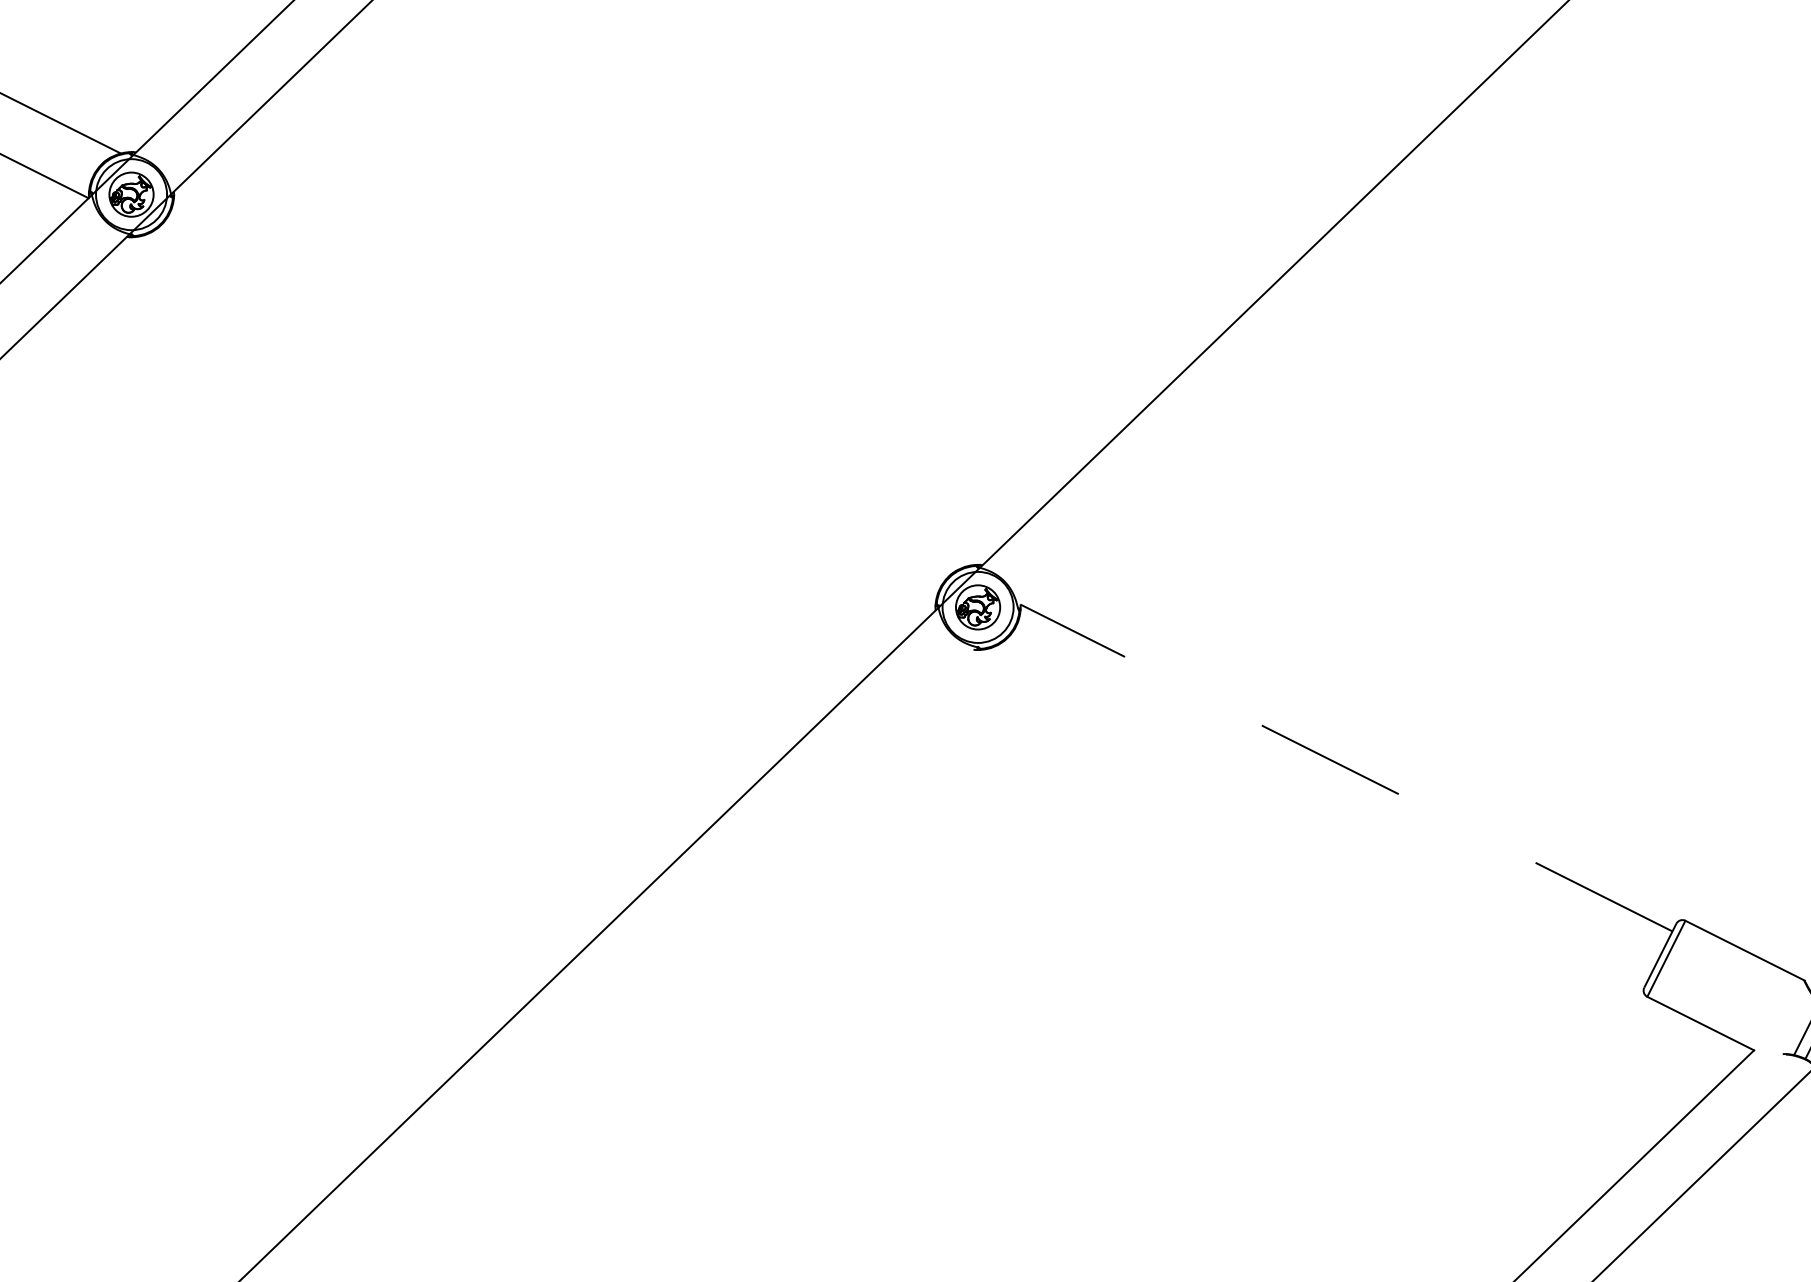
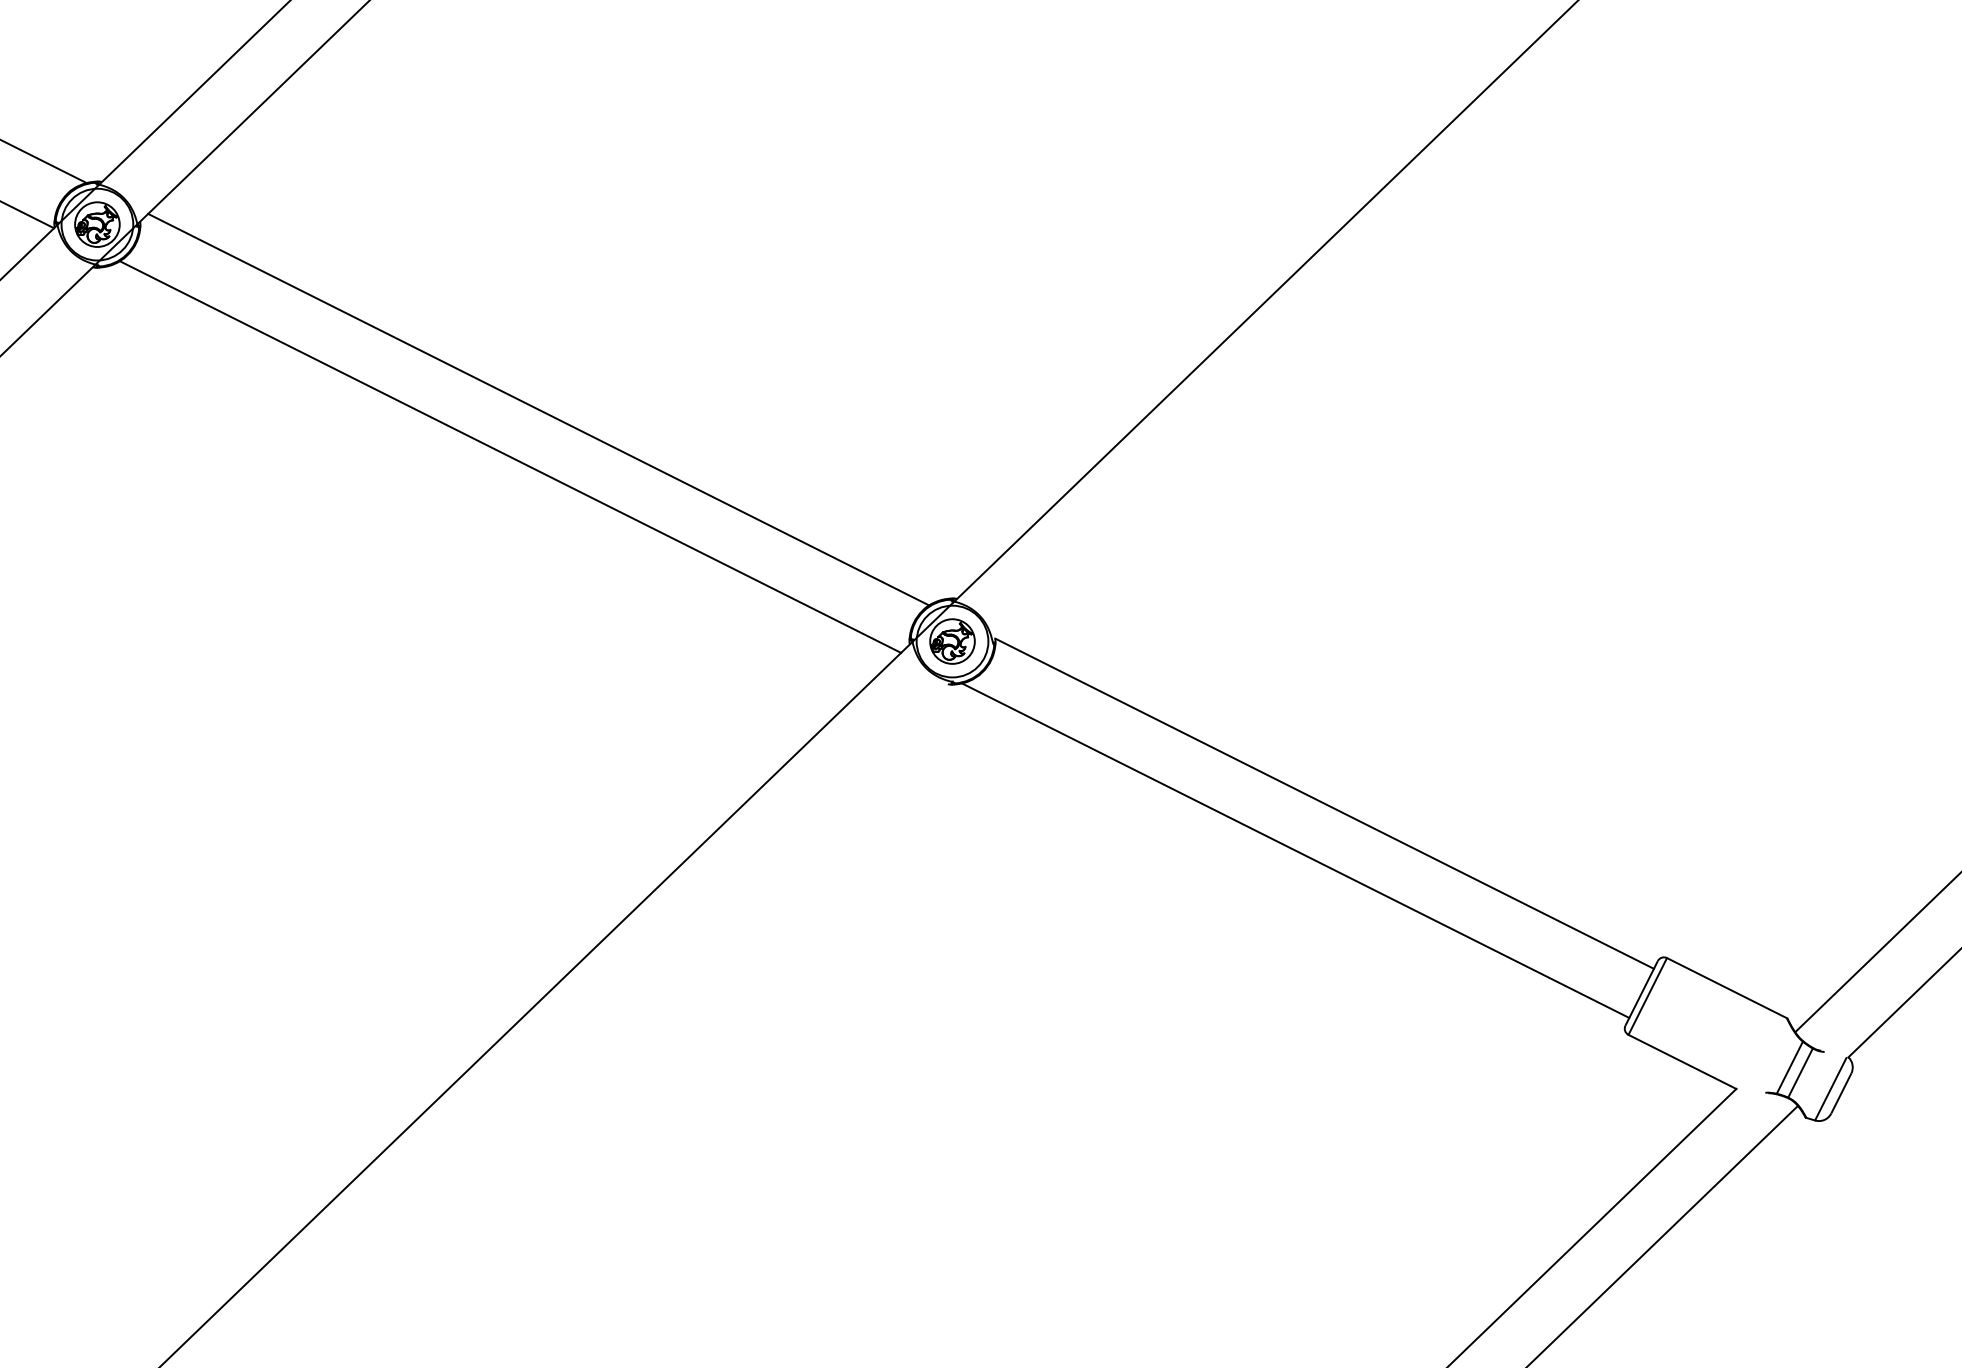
line: (568, 377) -> (538, 409), added
line: (540, 424) -> (510, 456), added
line: (1346, 767) -> (1324, 803), dashed -> solid
line: (1317, 814) -> (1295, 850), added

